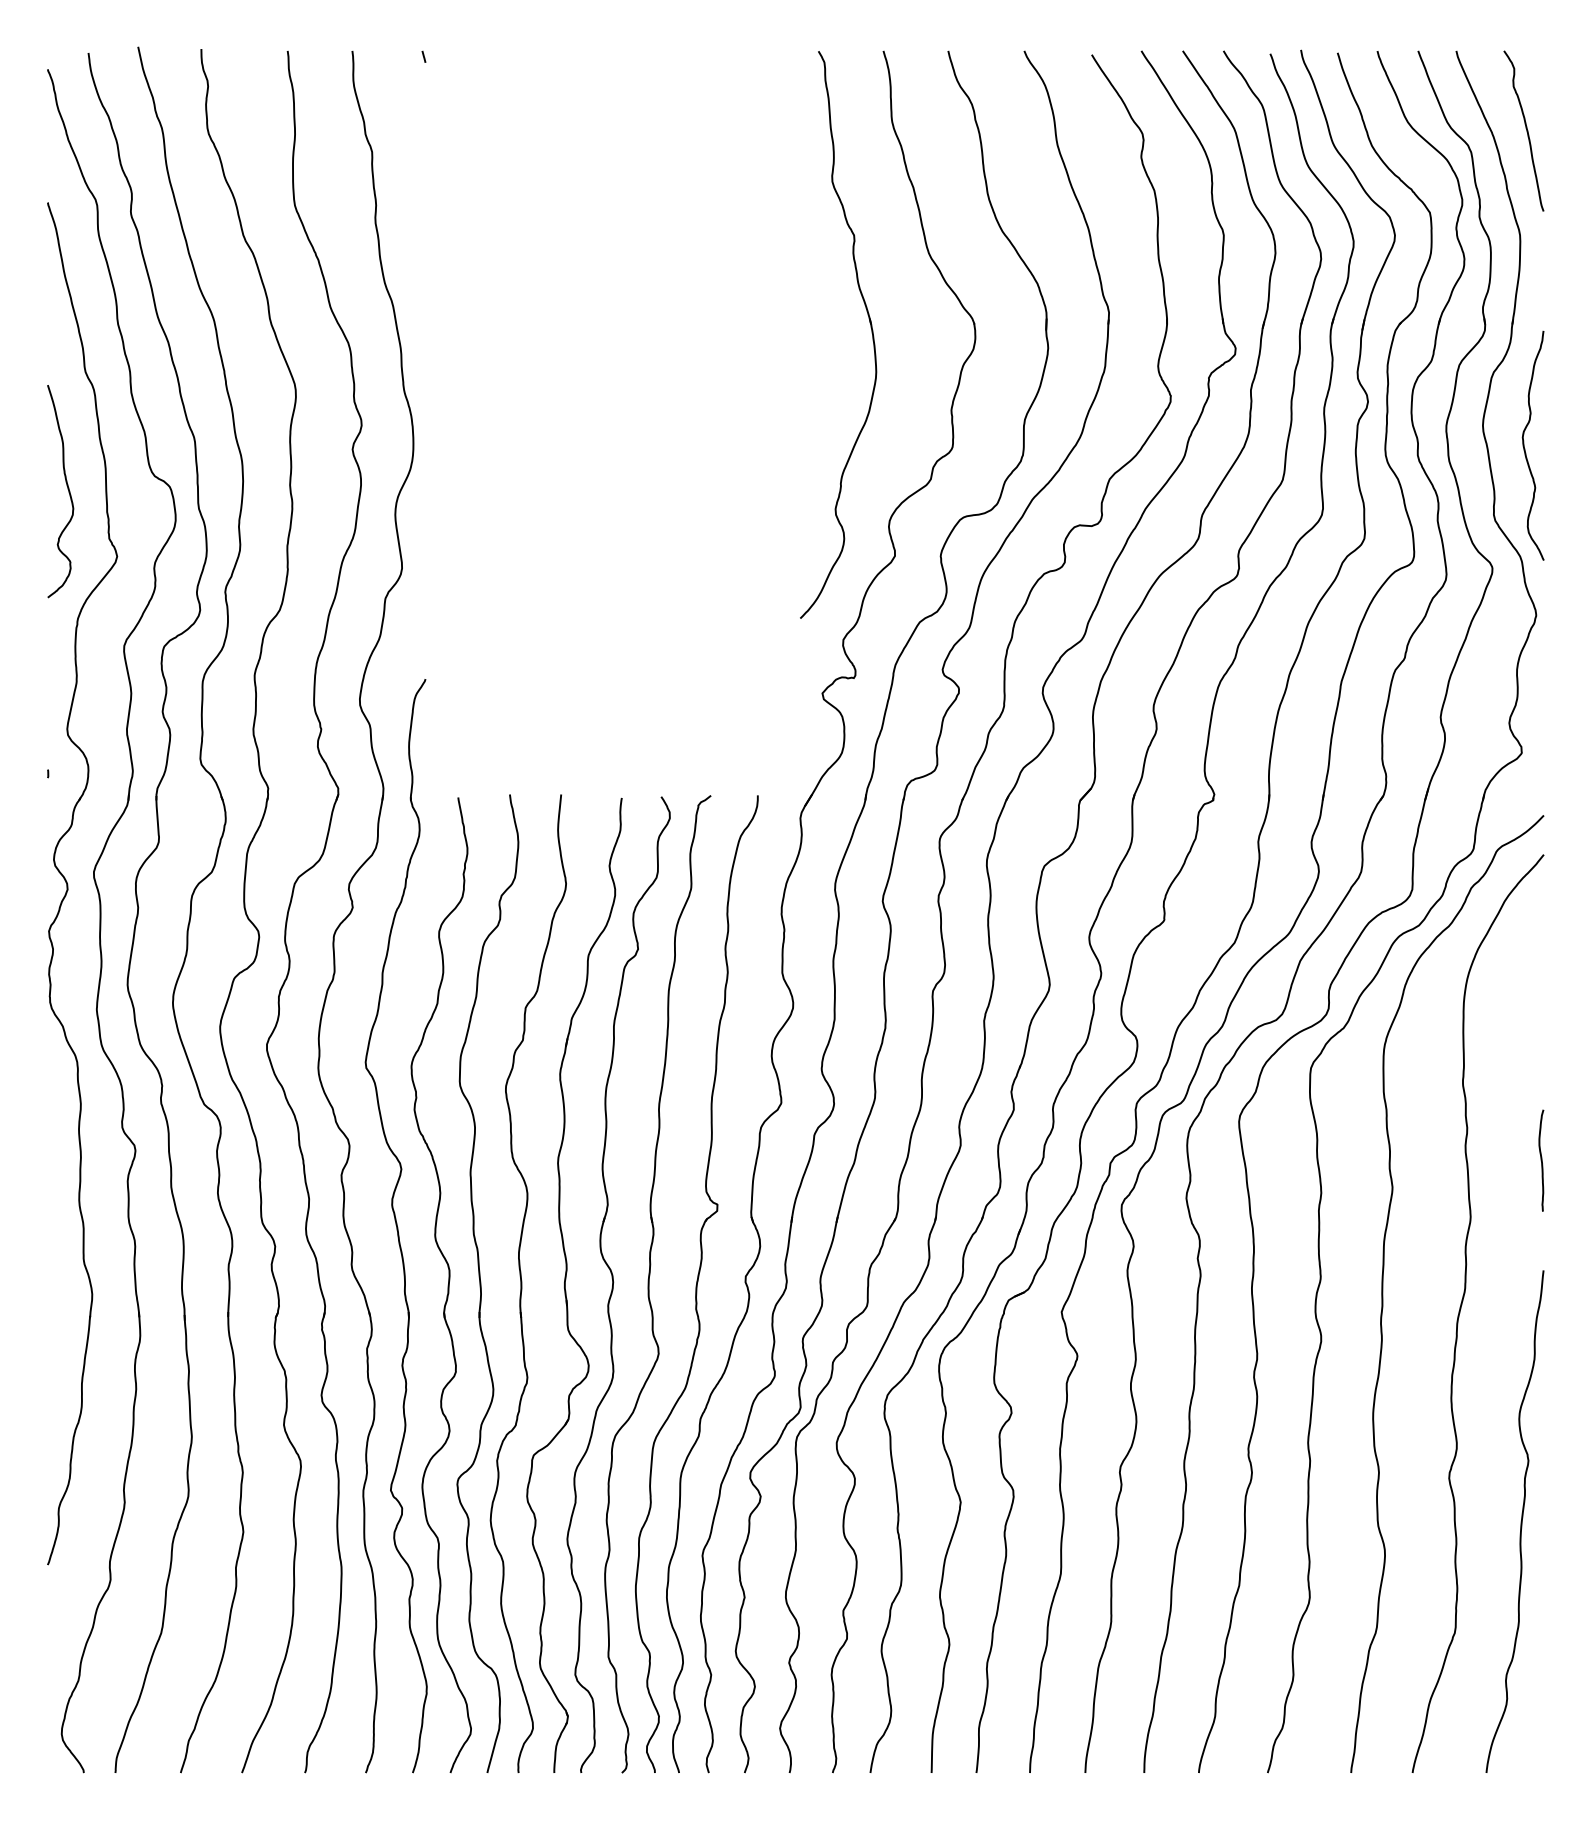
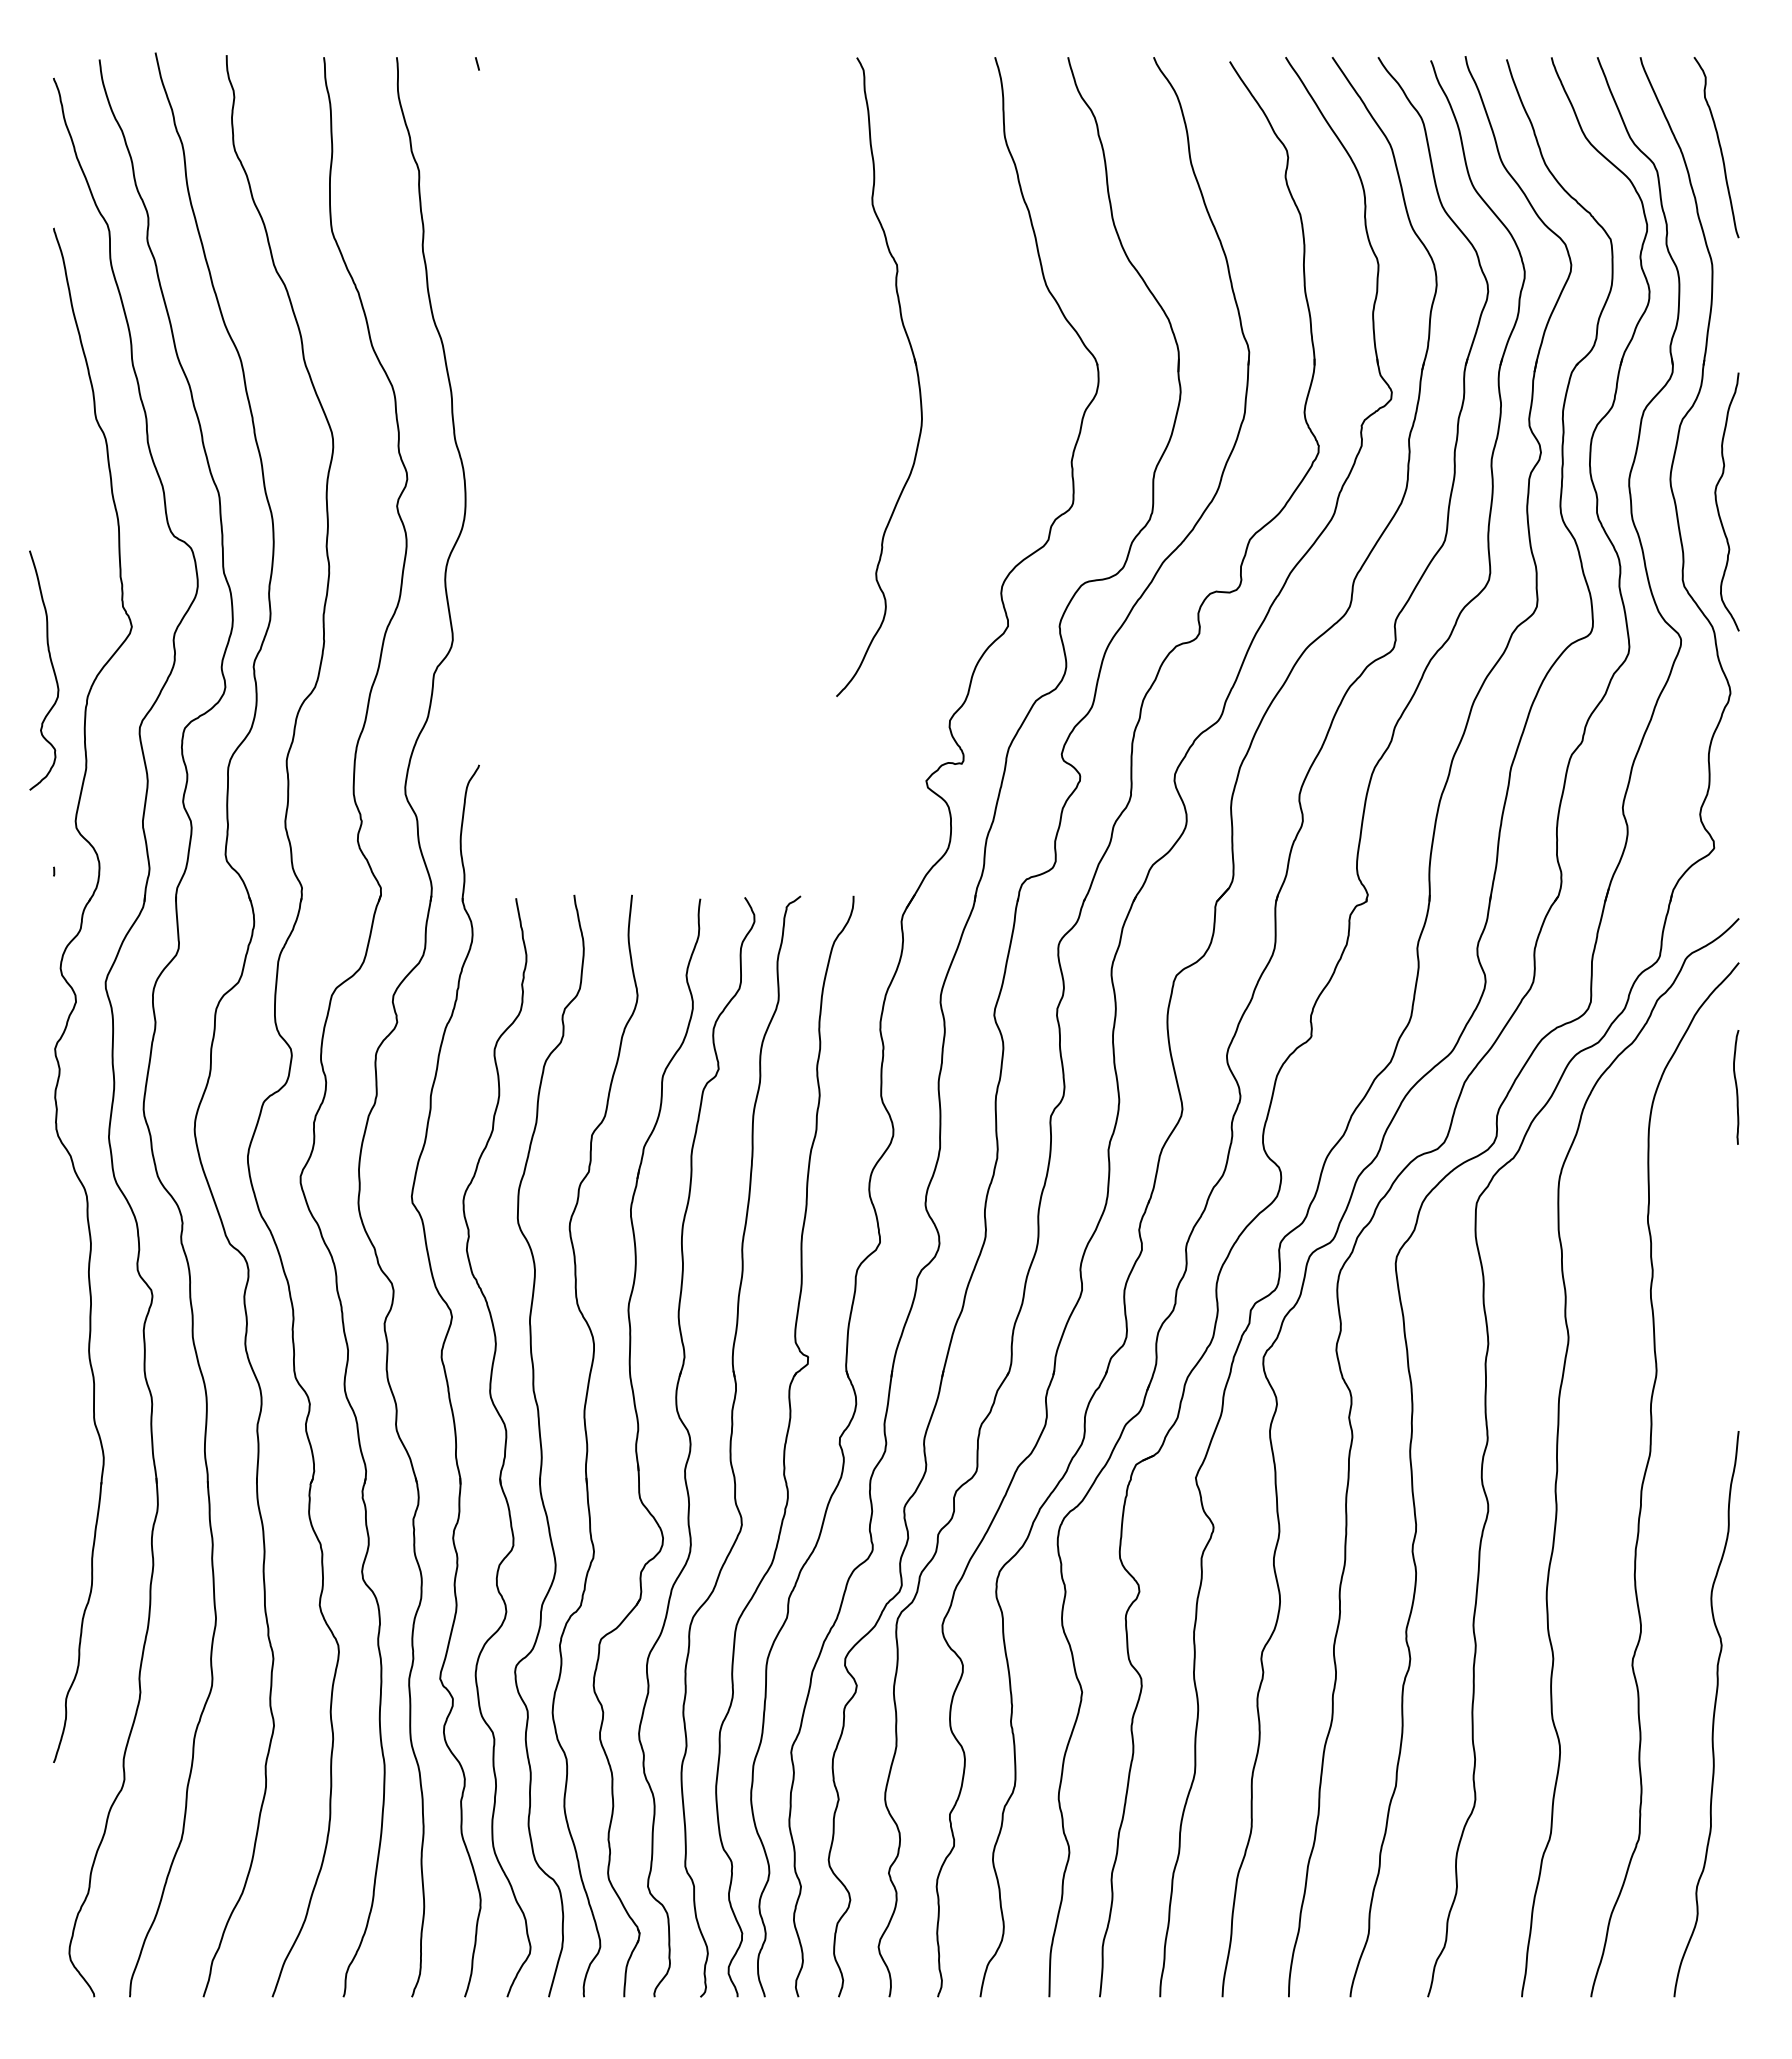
part: (870, 327) -> (915, 368), moved
curve: (67, 487) -> (51, 666), moved
curve: (1541, 1160) -> (1736, 1087), moved

